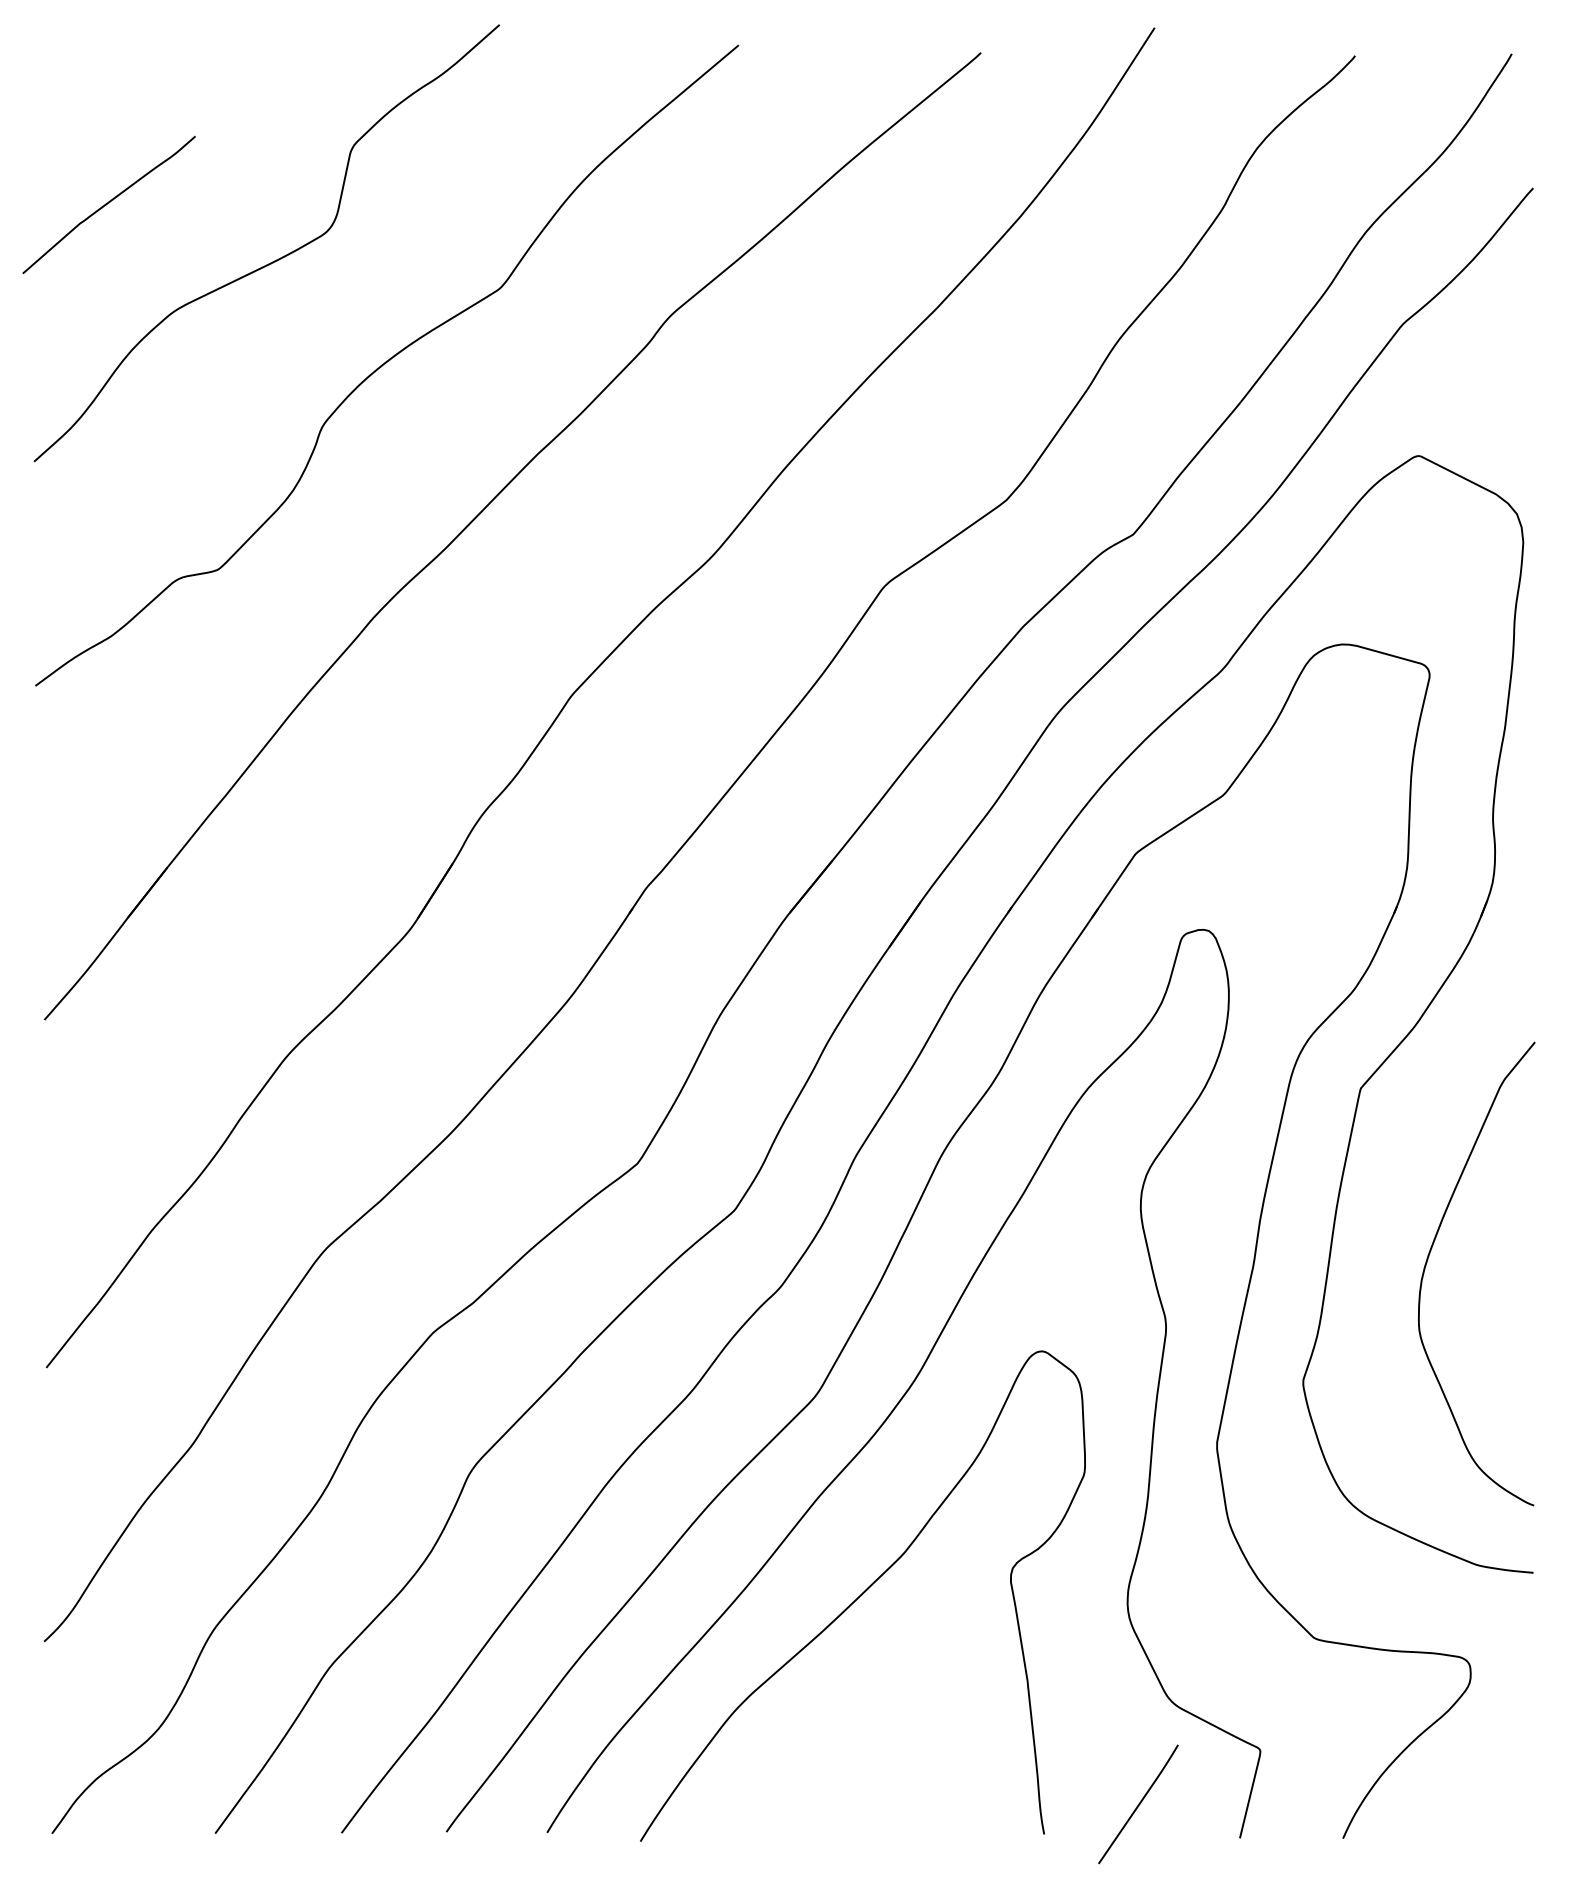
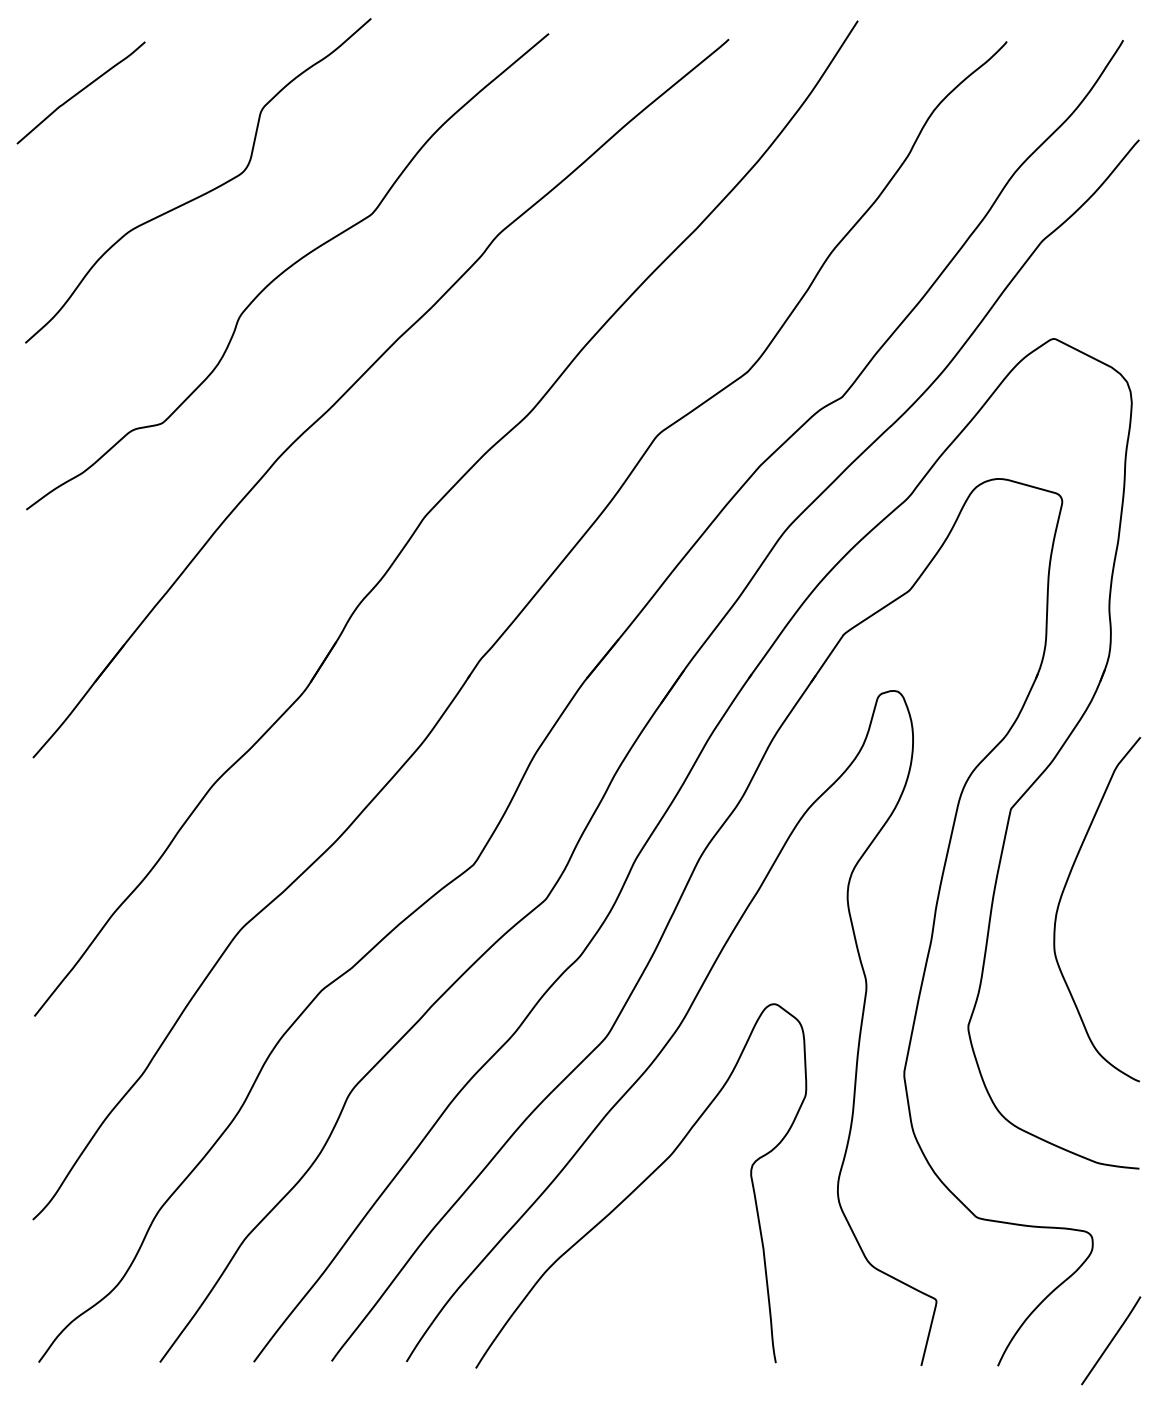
curve: (107, 204) -> (79, 92), moved
curve: (1429, 1256) -> (1062, 896), moved
curve: (1138, 1804) -> (1111, 1340), moved

